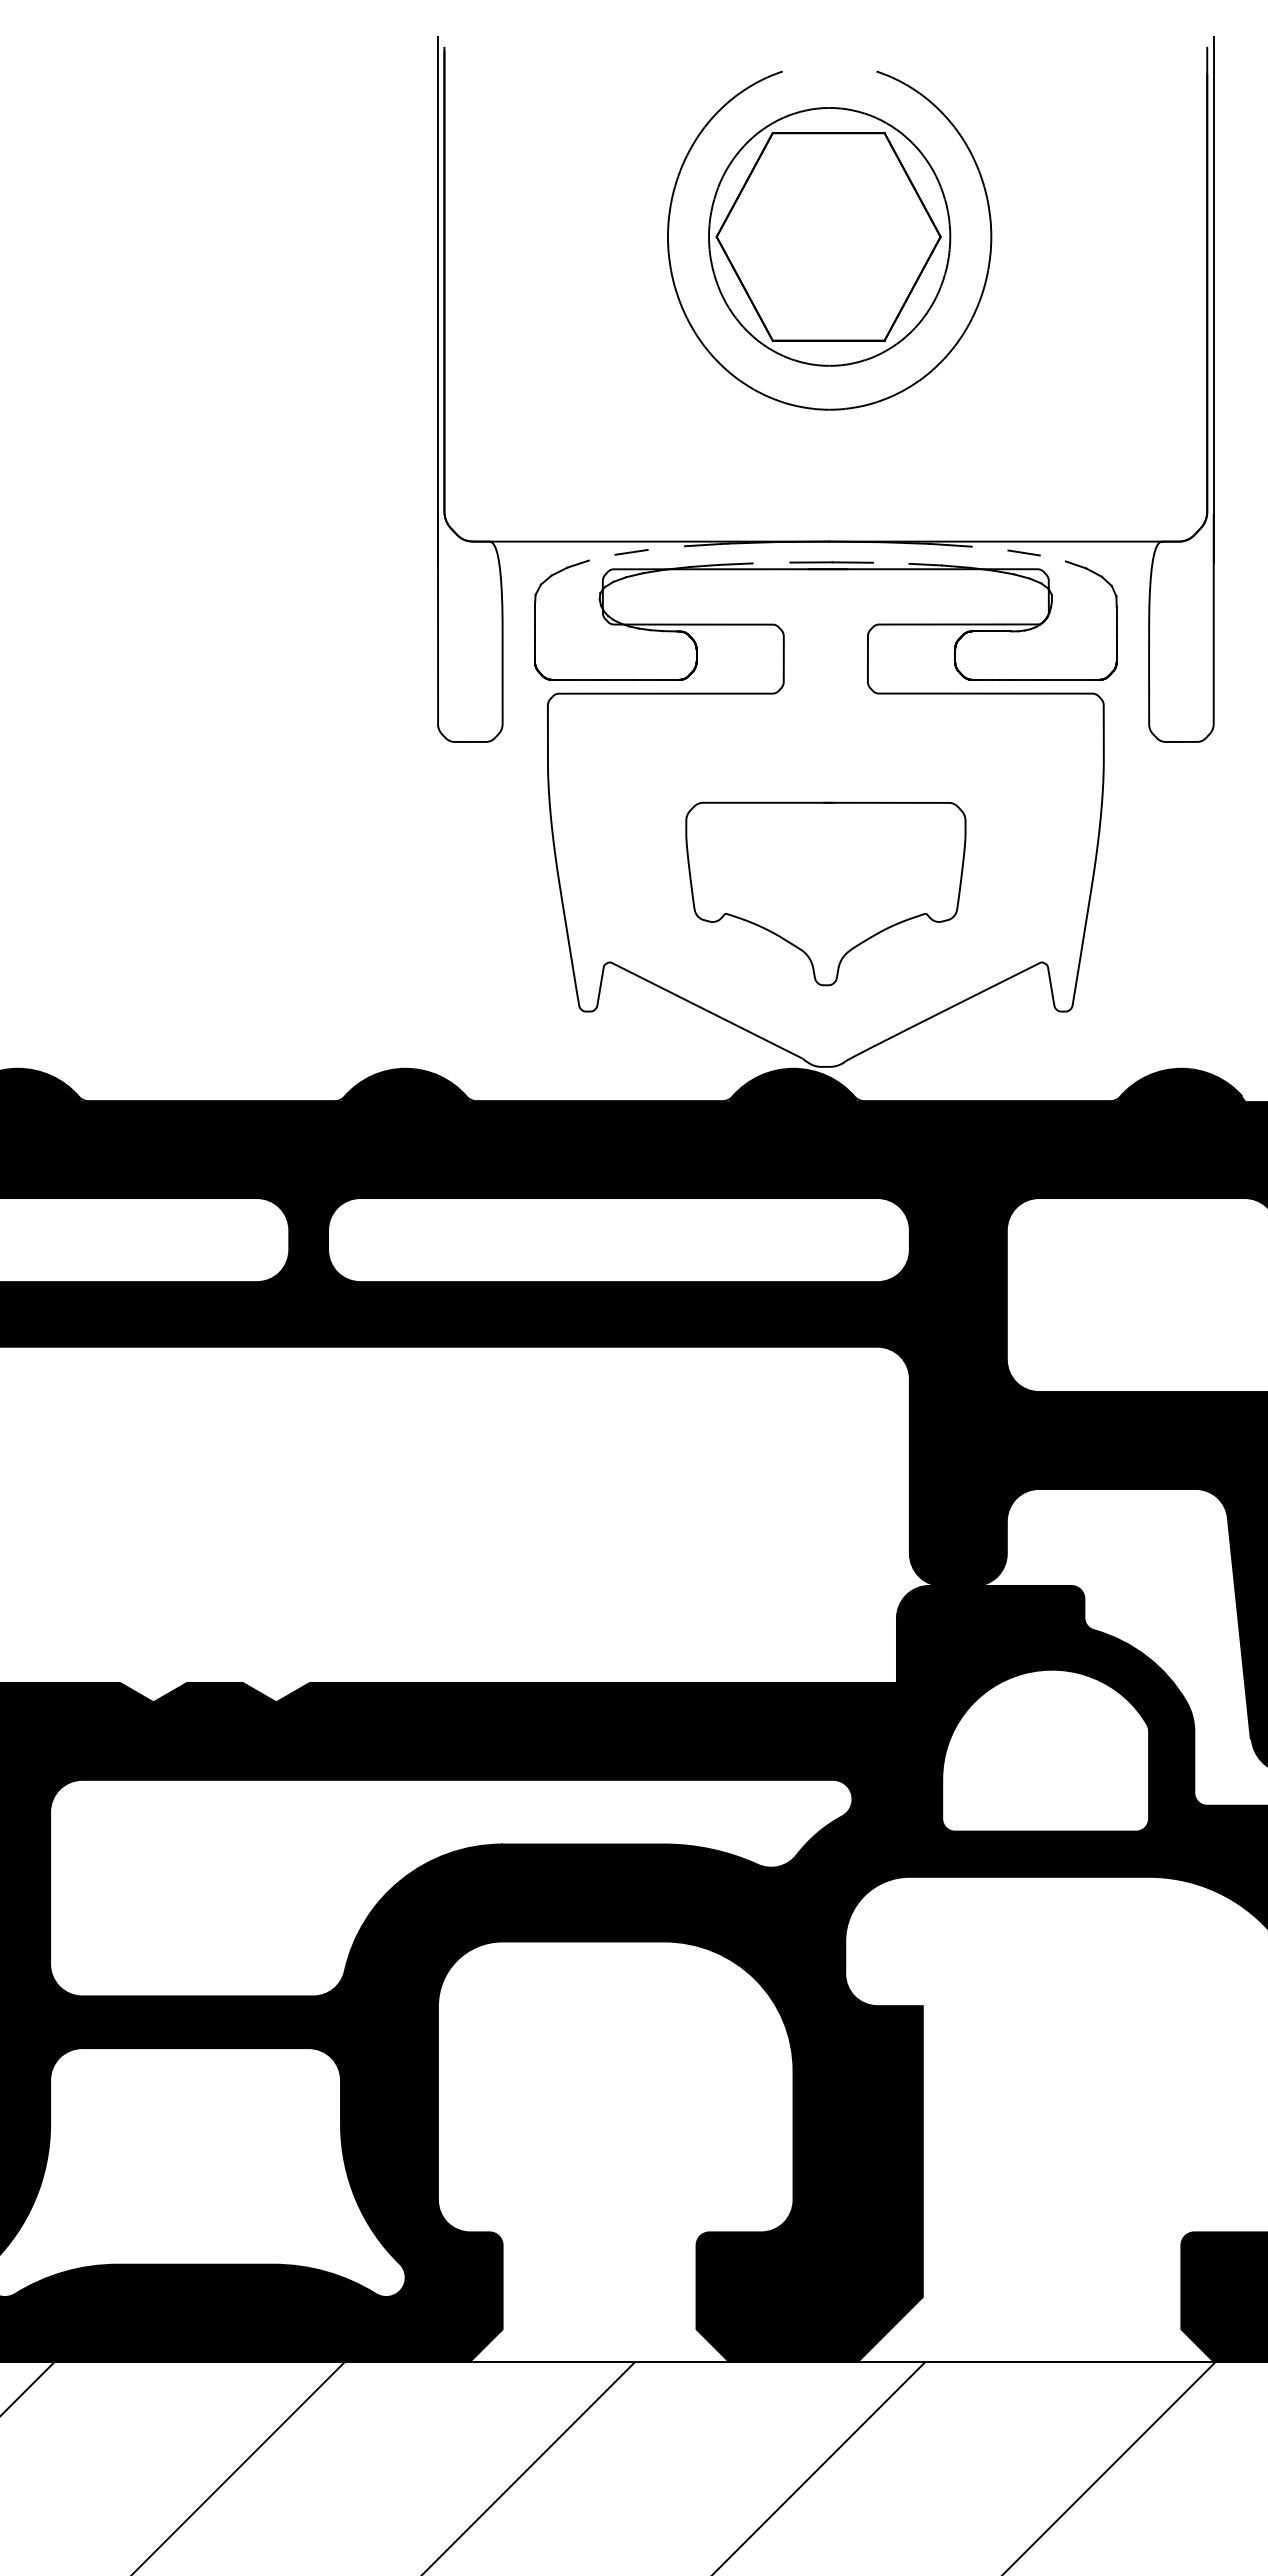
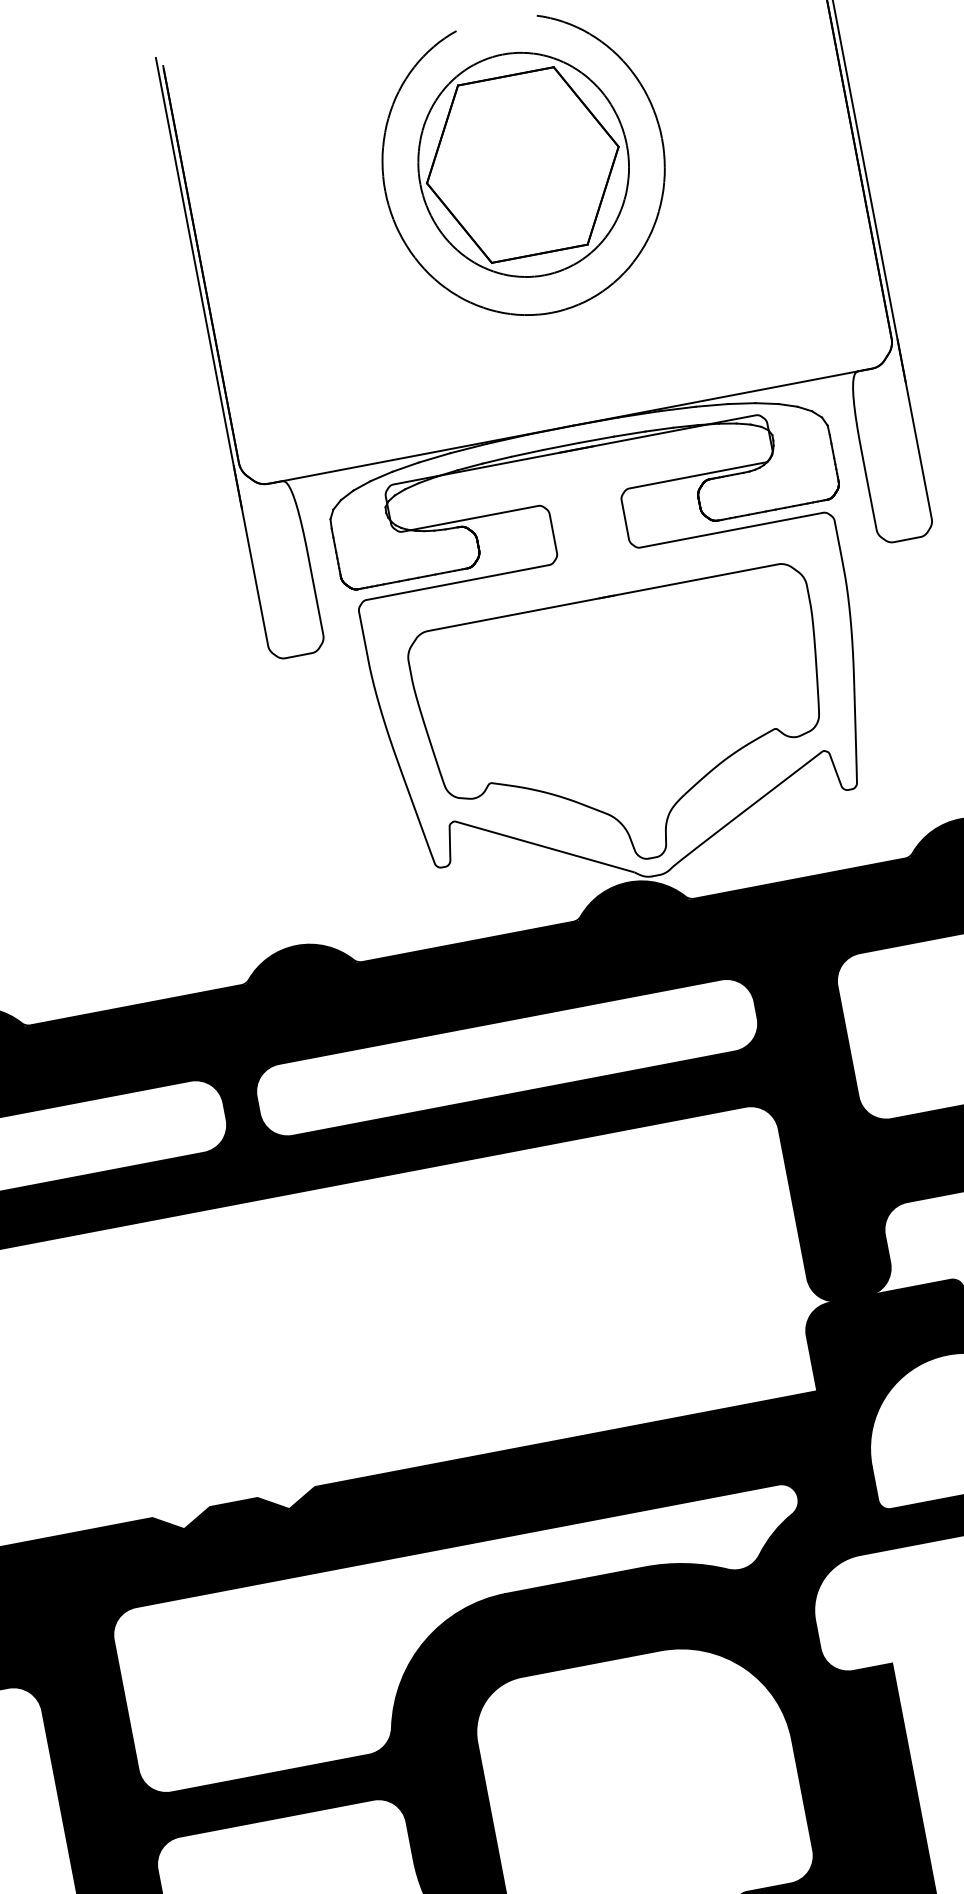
line: (666, 547) -> (434, 457), added
line: (989, 548) -> (711, 405), added
line: (601, 557) -> (380, 476), added
line: (1052, 558) -> (766, 403), added
line: (771, 562) -> (527, 452), added
line: (890, 562) -> (628, 433), added
part: (825, 893) -> (627, 727), size x1.67

